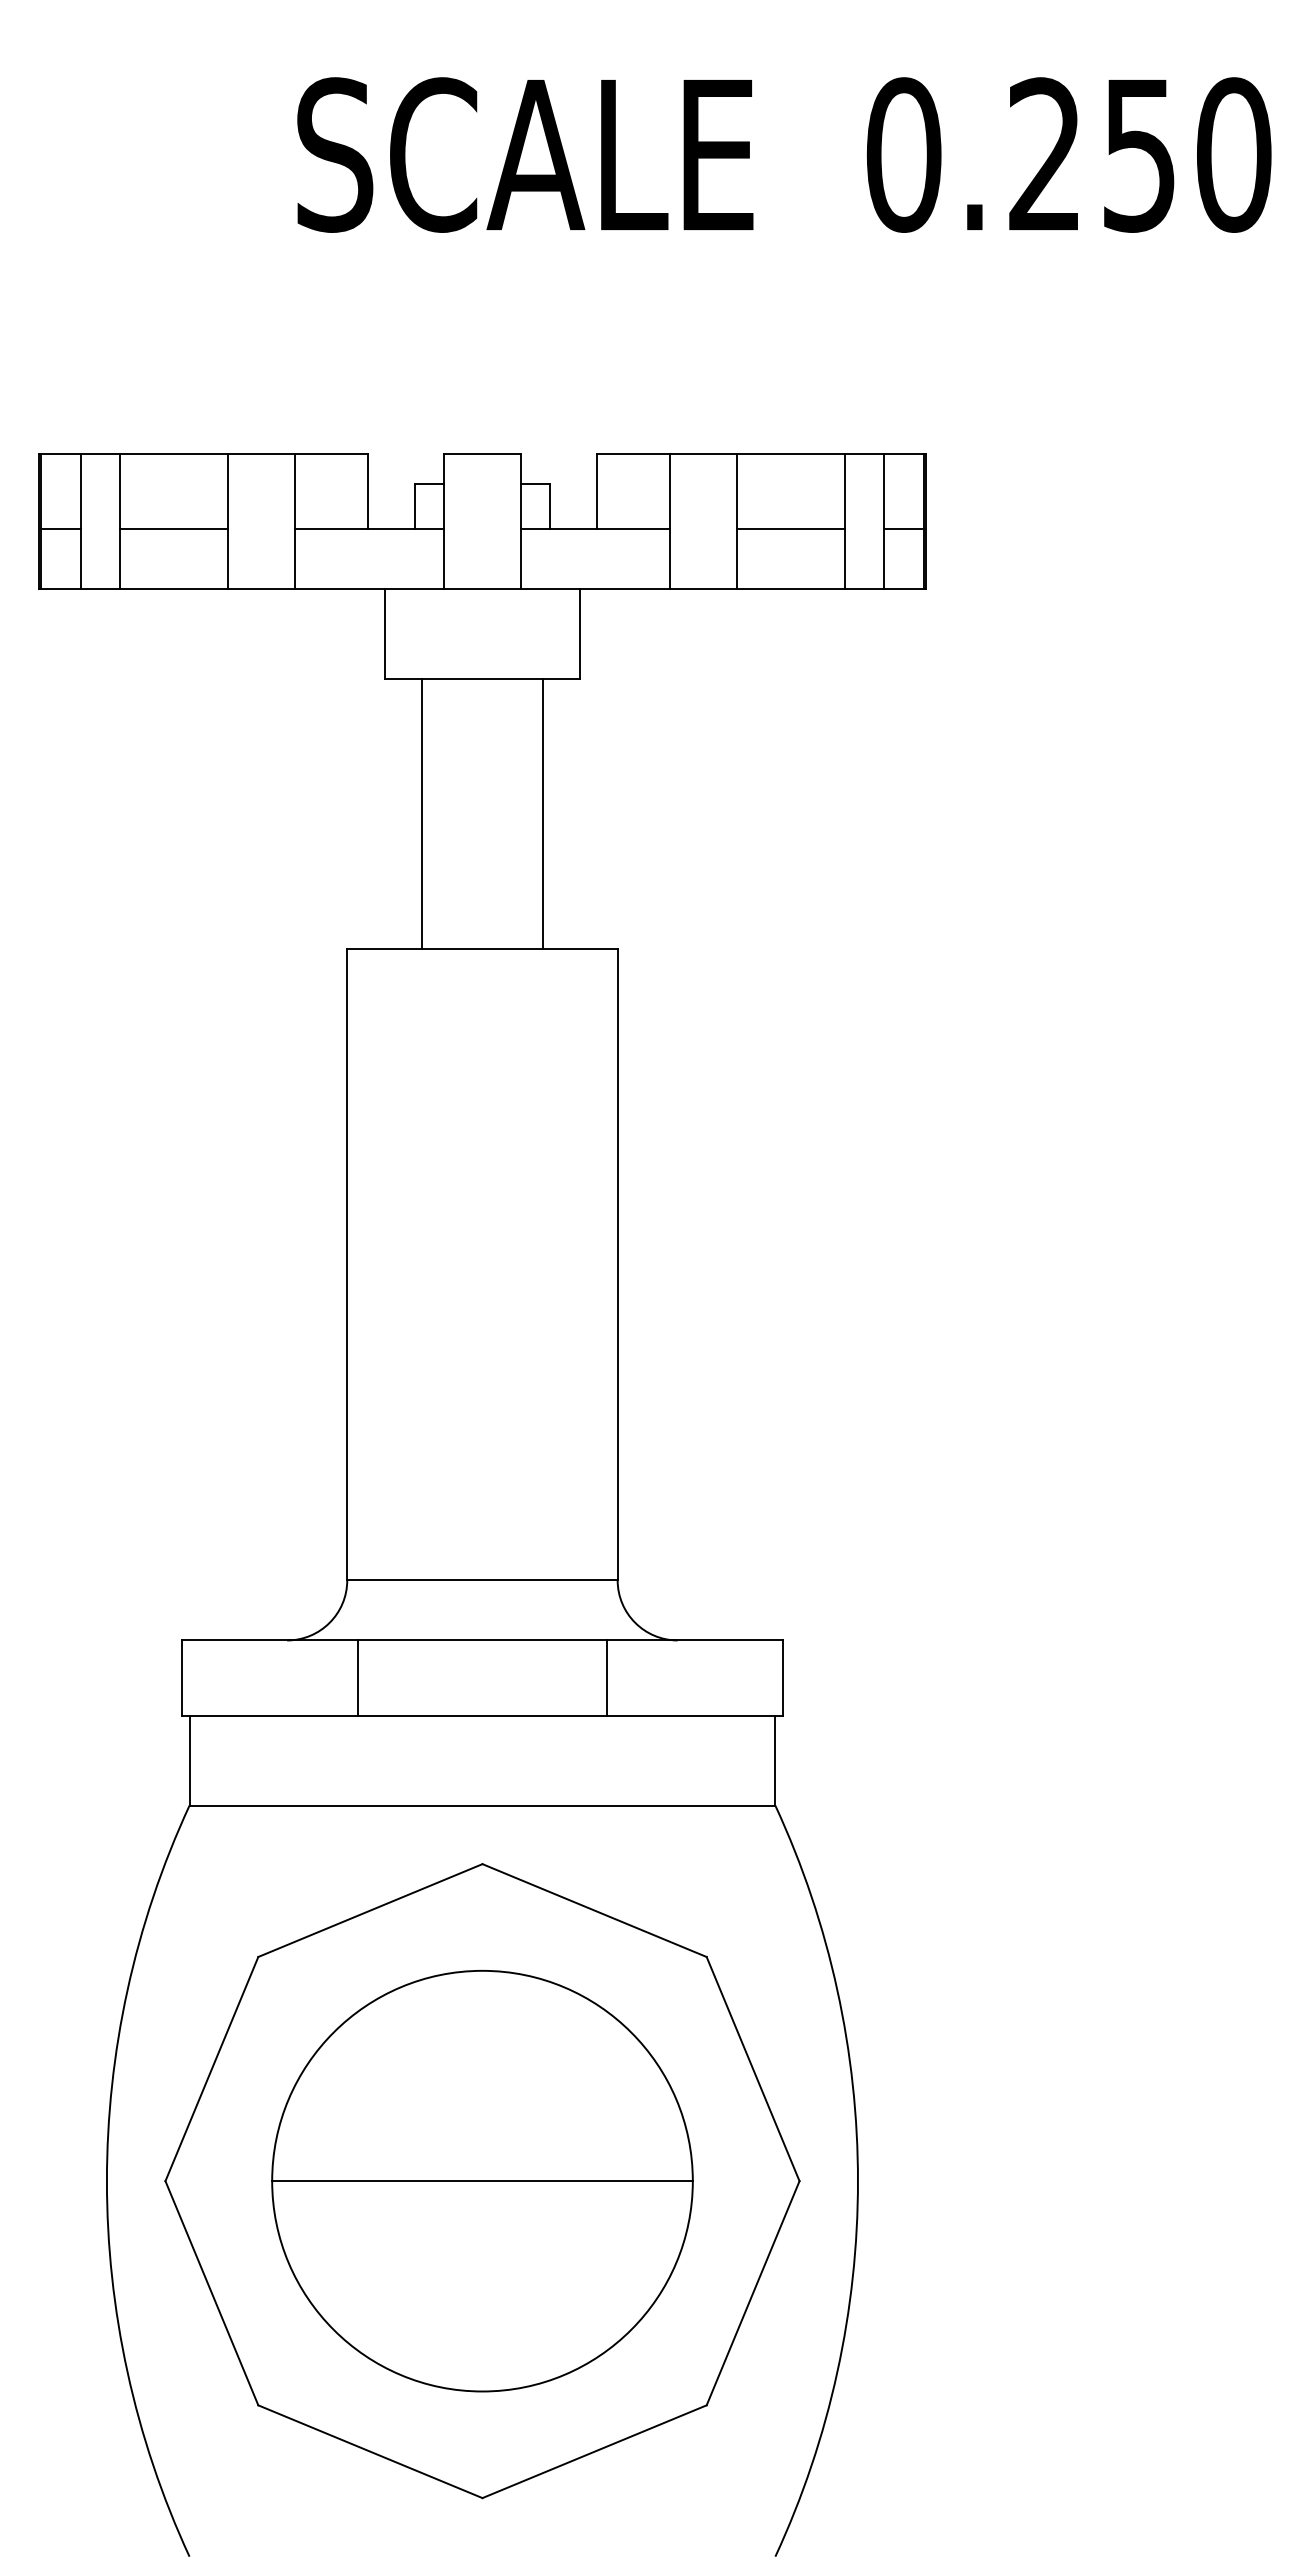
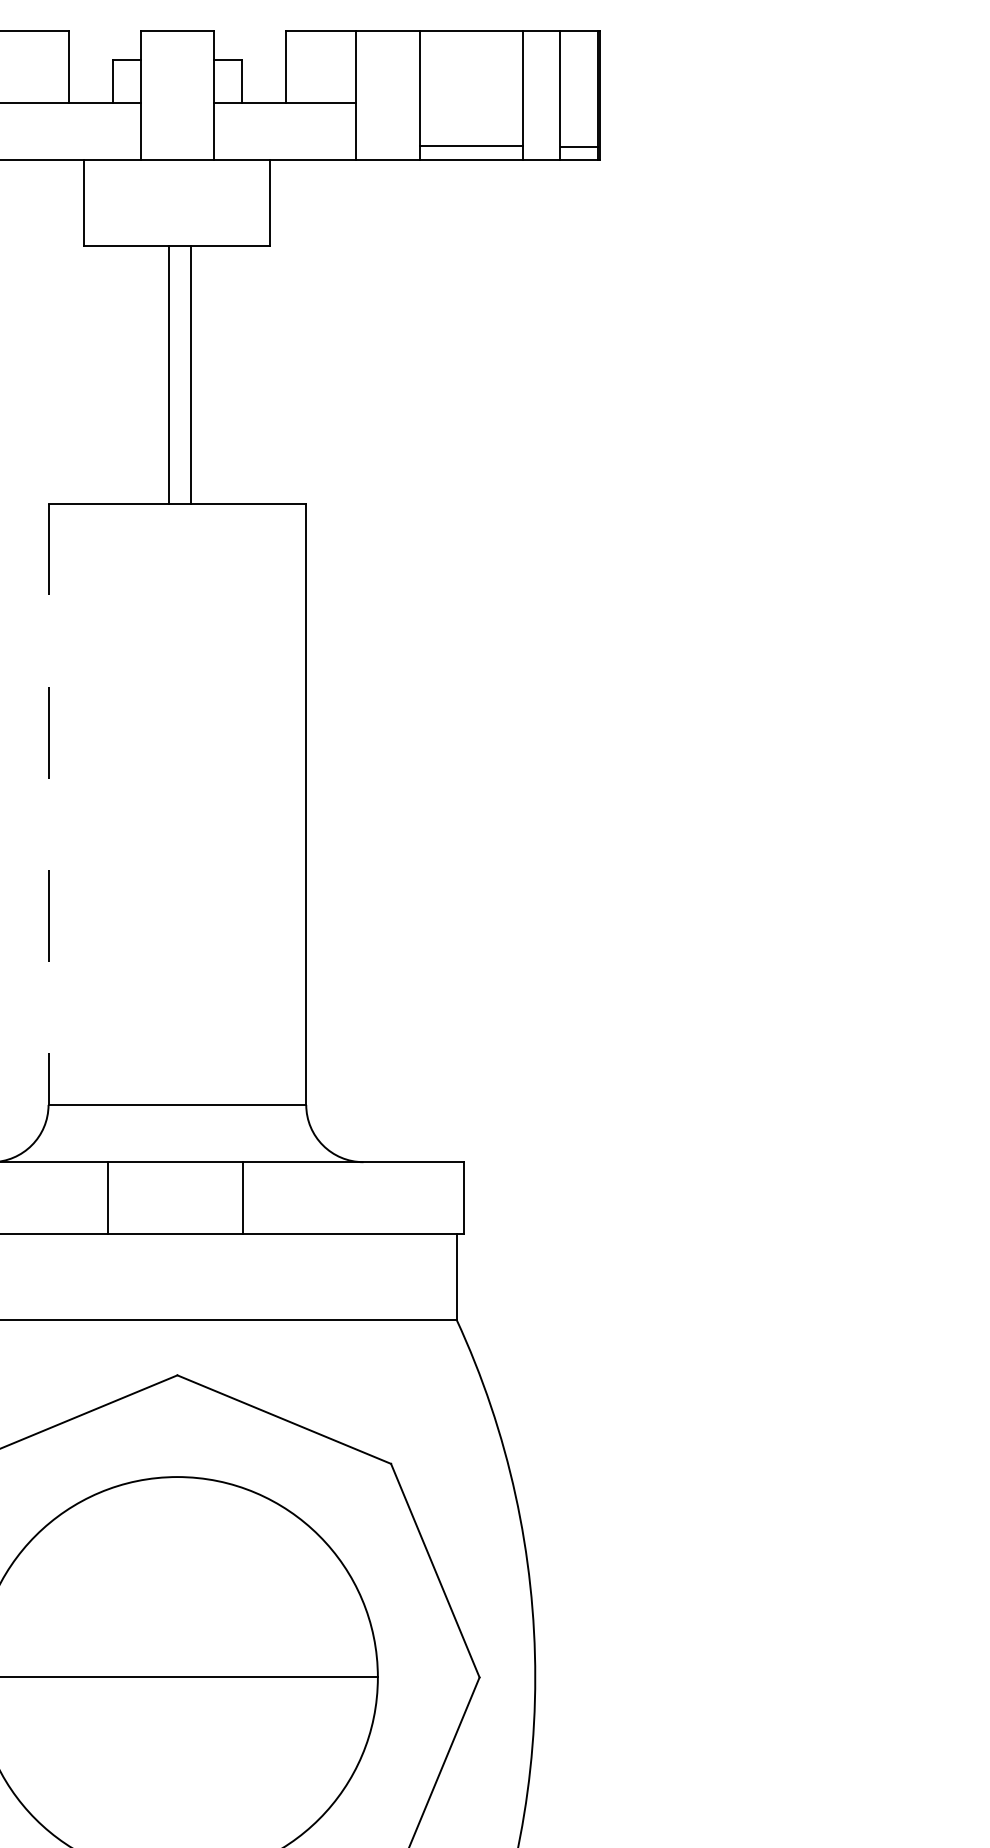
line: (790, 528) -> (470, 145), moved
line: (903, 528) -> (578, 146), moved
line: (422, 814) -> (190, 375), moved
line: (542, 814) -> (168, 375), moved
line: (347, 1265) -> (48, 804), solid -> dashed
line: (358, 1677) -> (108, 1197), moved
line: (606, 1677) -> (242, 1197), moved

